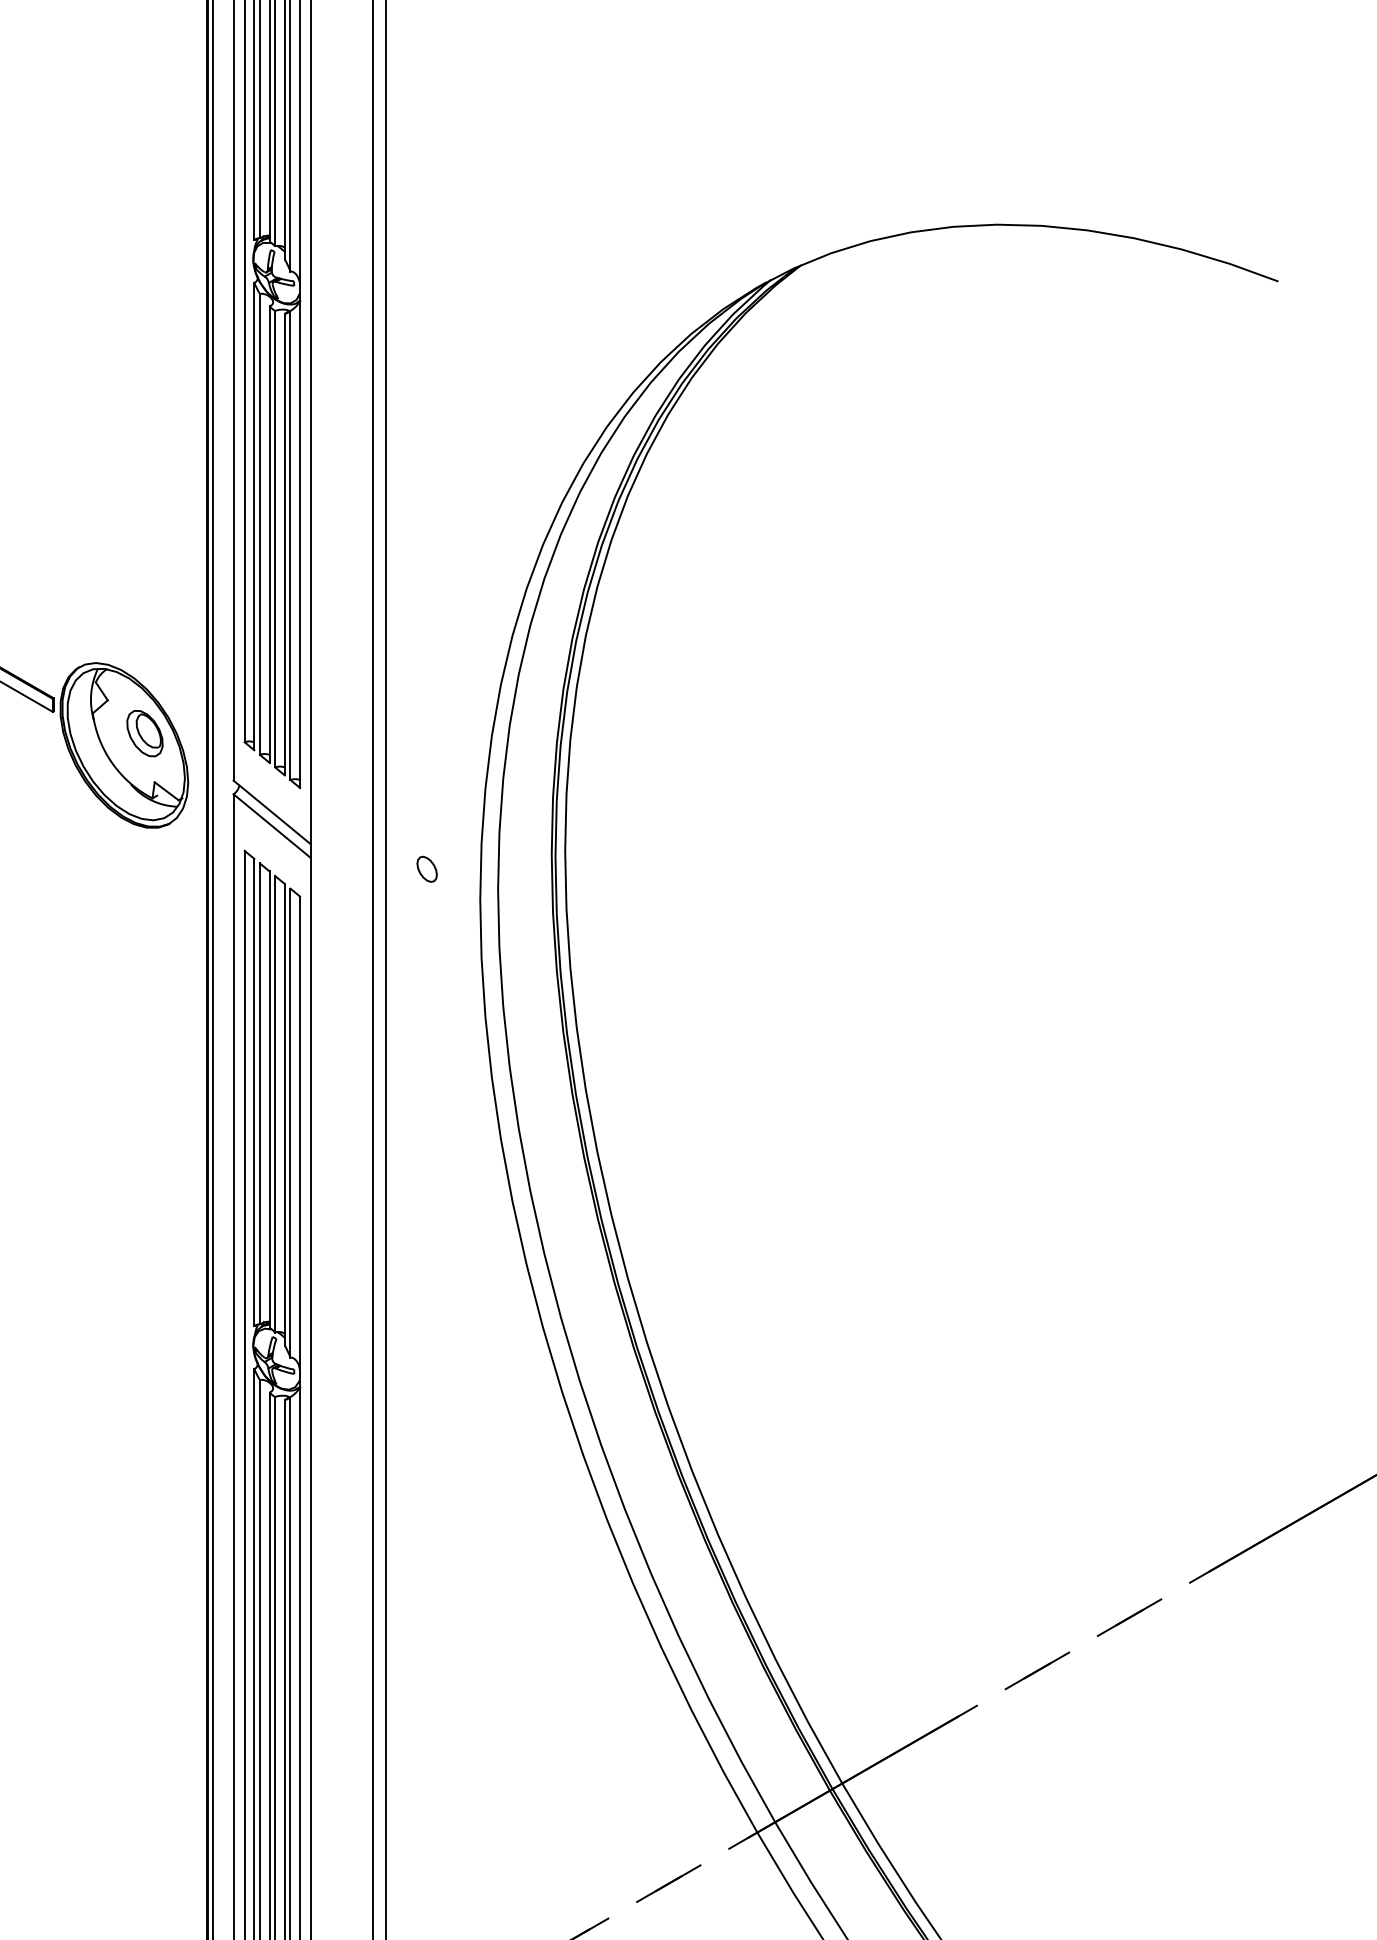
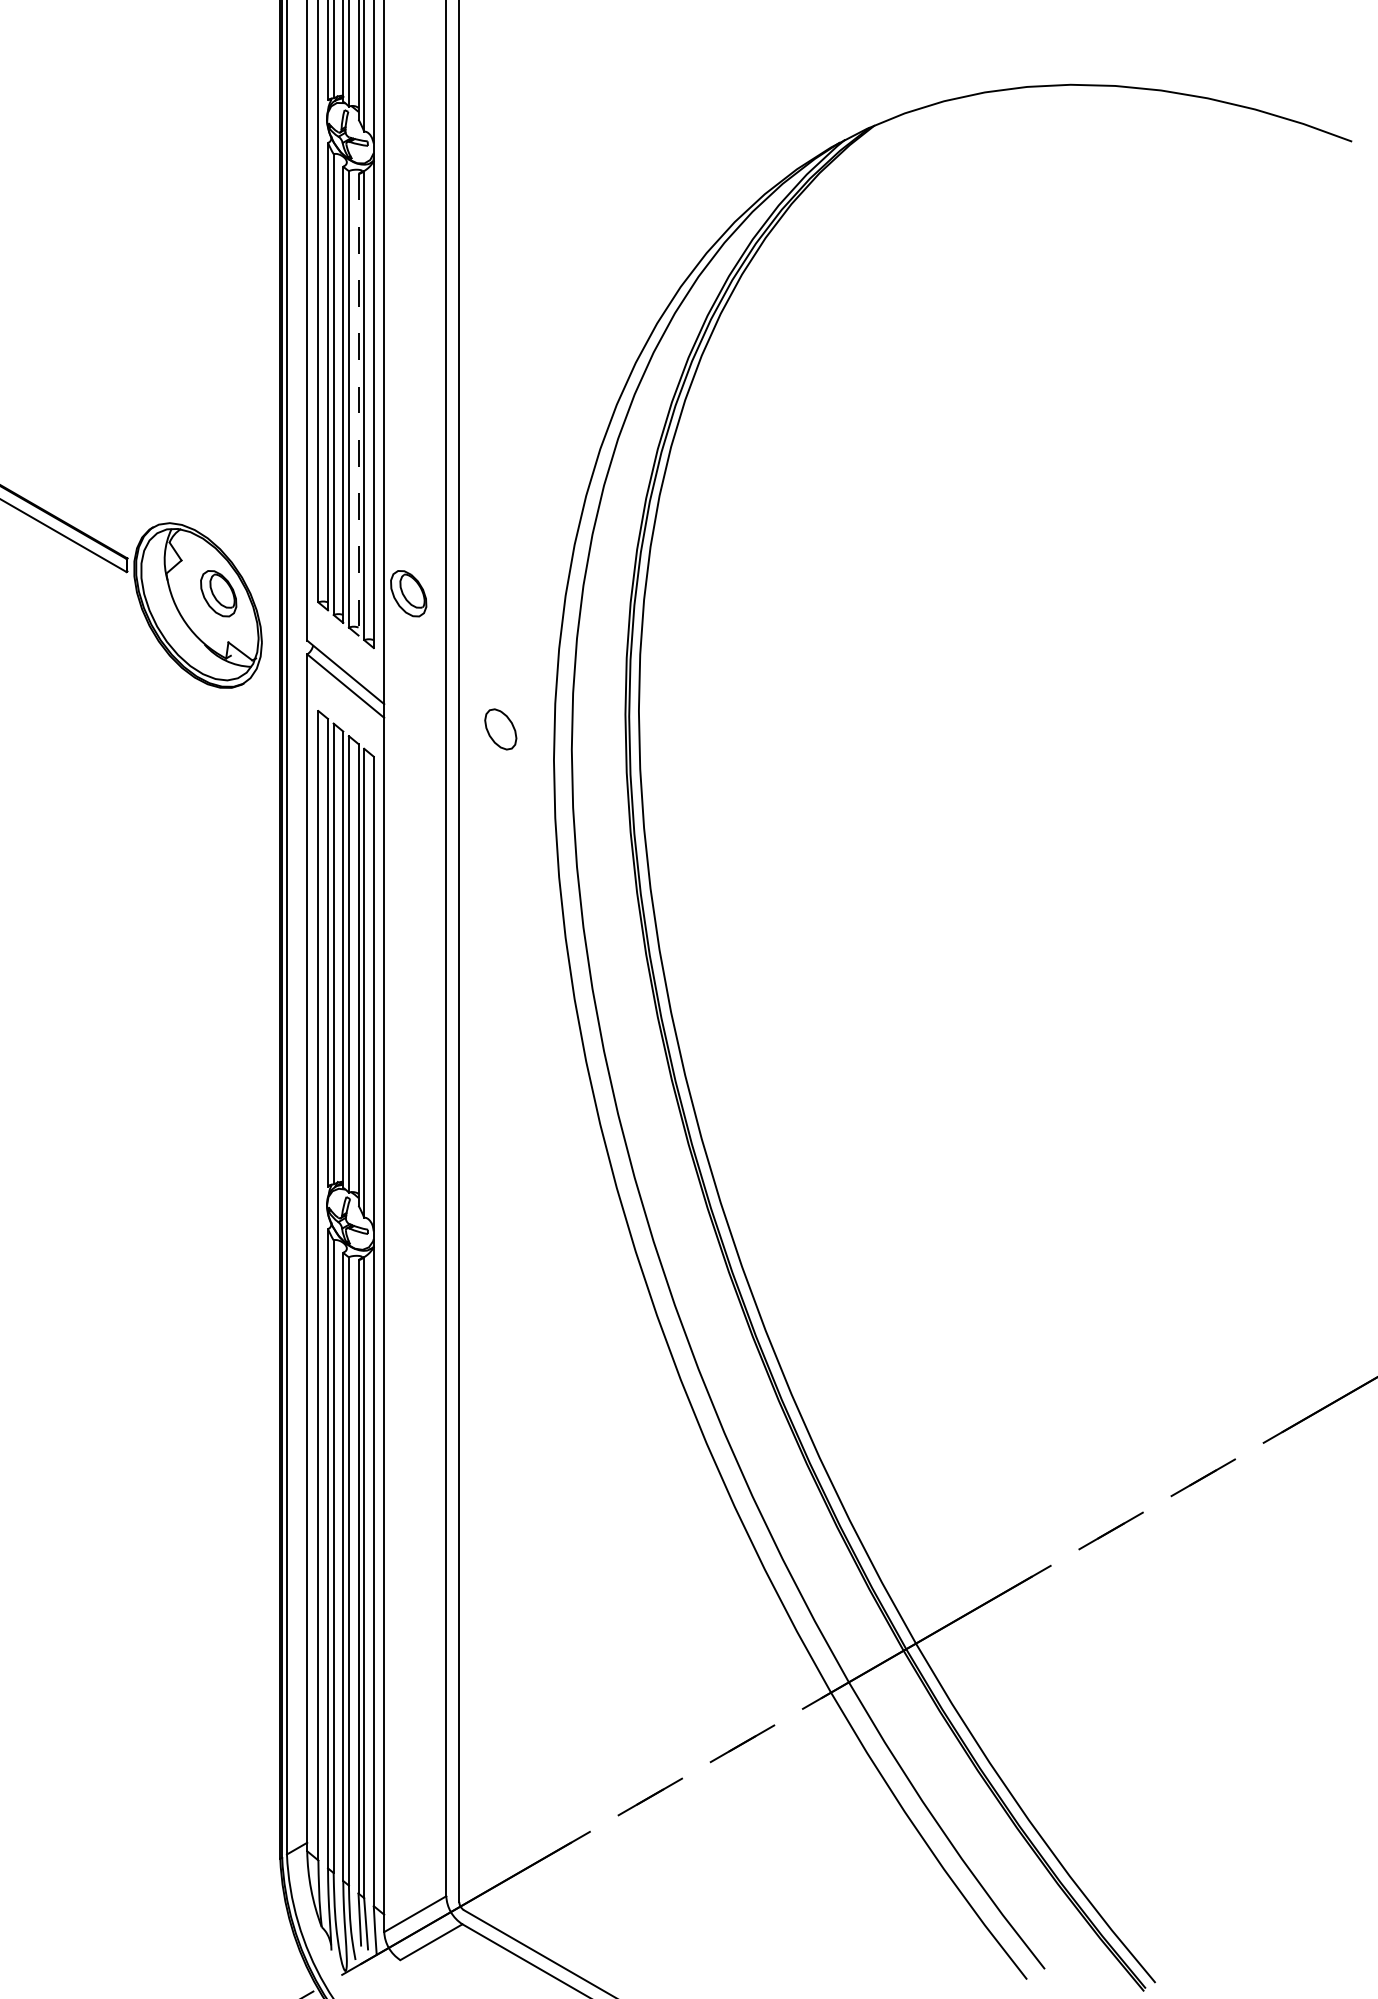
line: (284, 544) -> (358, 404), solid -> dashed
part: (334, 733) -> (408, 593), added
part: (426, 869) -> (500, 729), size x1.6

